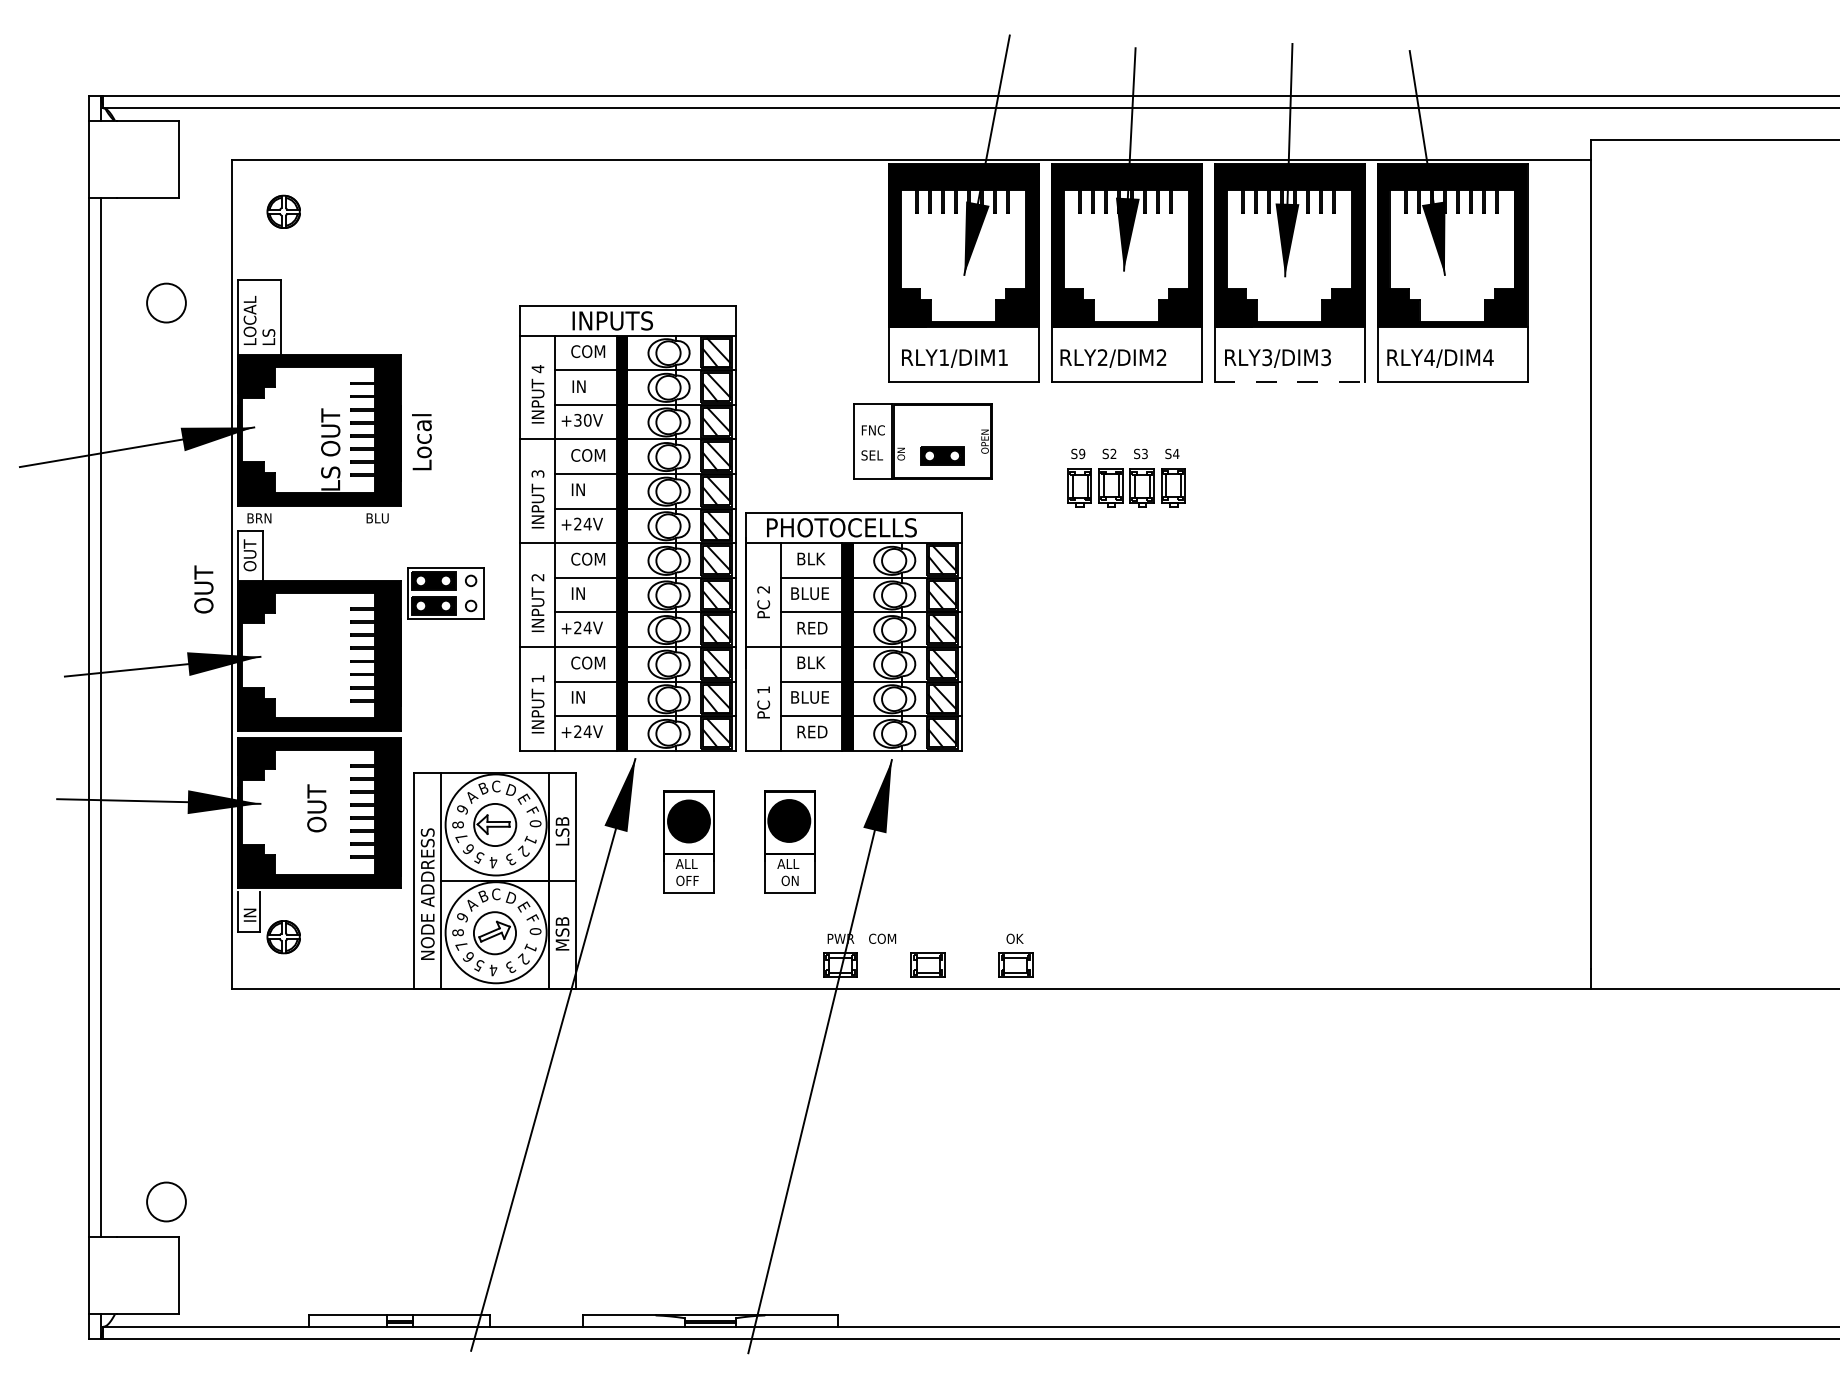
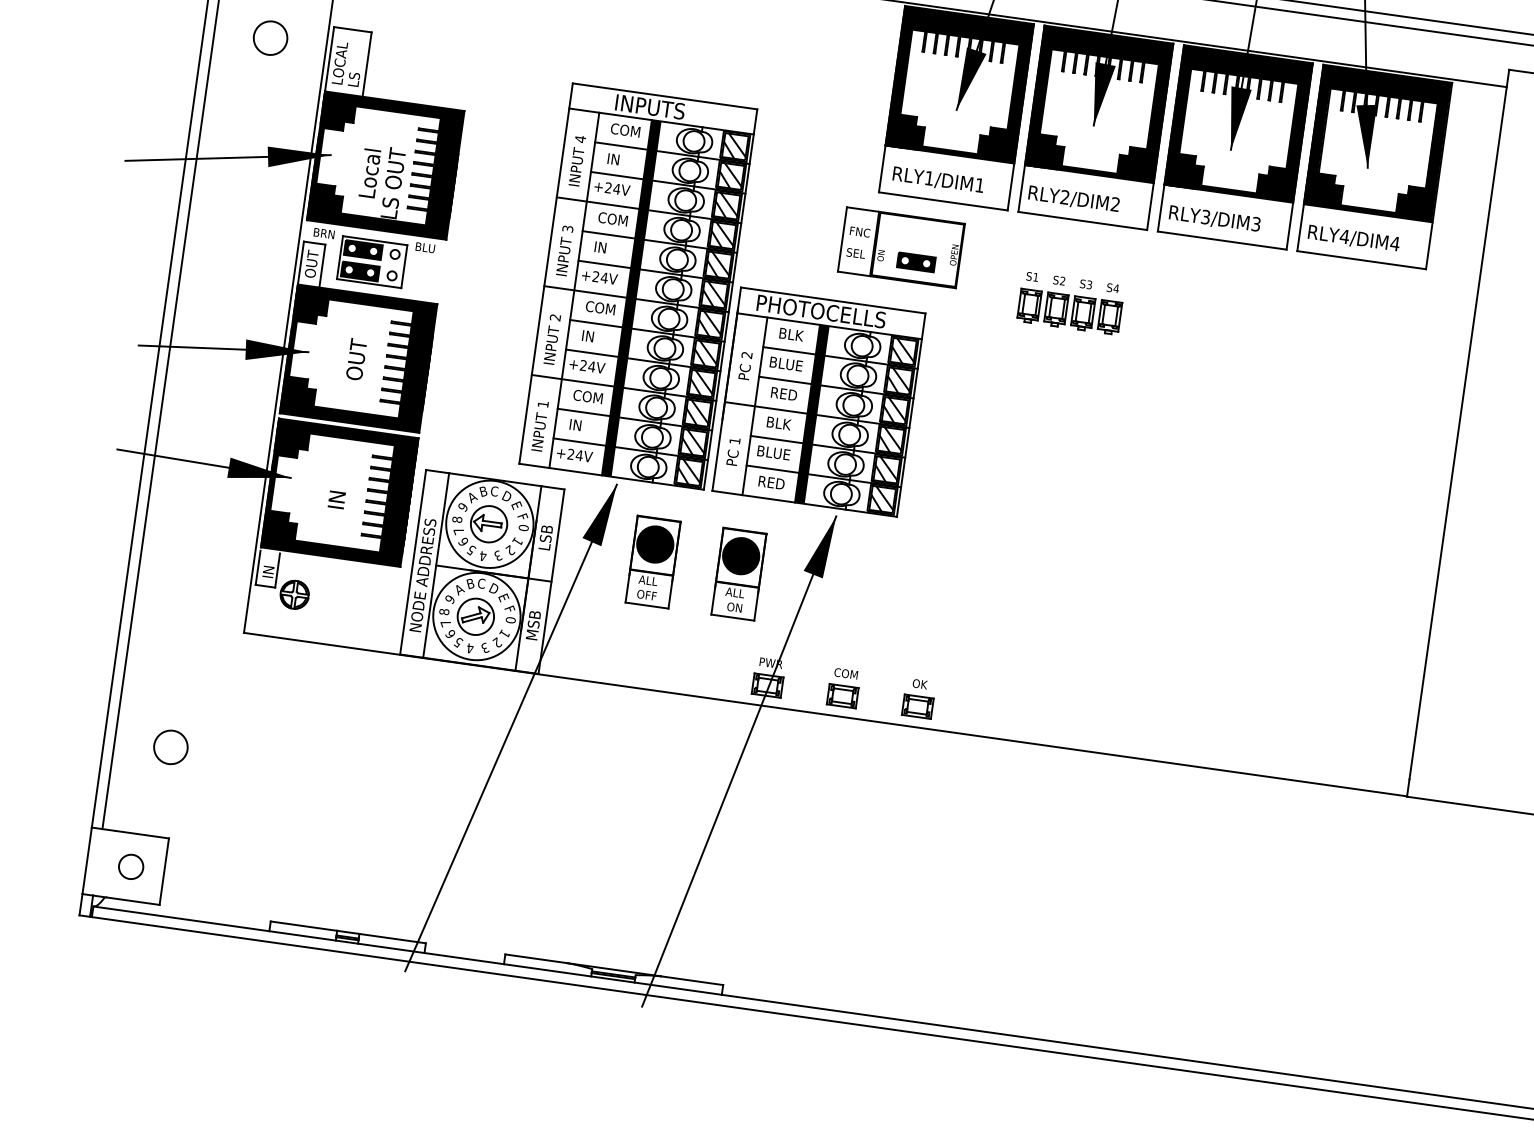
line: (1290, 381) -> (1222, 240), dashed -> solid
text: (582, 419) -> (612, 187), +30V -> +24V
text: (421, 442) -> (369, 173), moved
text: (1082, 453) -> (1036, 277), S9 -> S1
text: (203, 589) -> (356, 359), moved
part: (445, 593) -> (371, 262), moved
text: (316, 808) -> (338, 488), OUT -> IN
text: (882, 938) -> (846, 673), moved
circle: (166, 1201) -> (170, 746), moved
circle: (140, 1275) -> (131, 867), added

